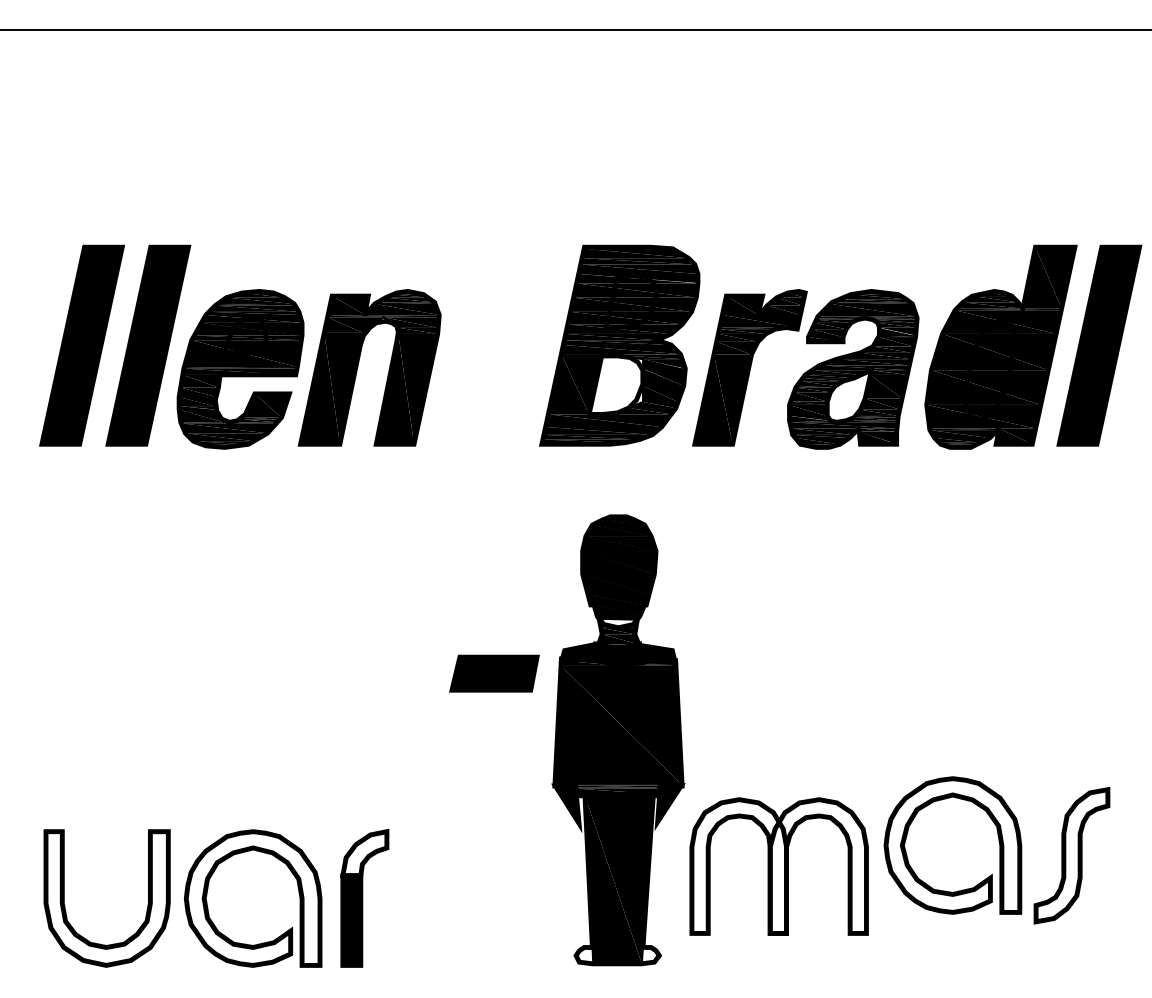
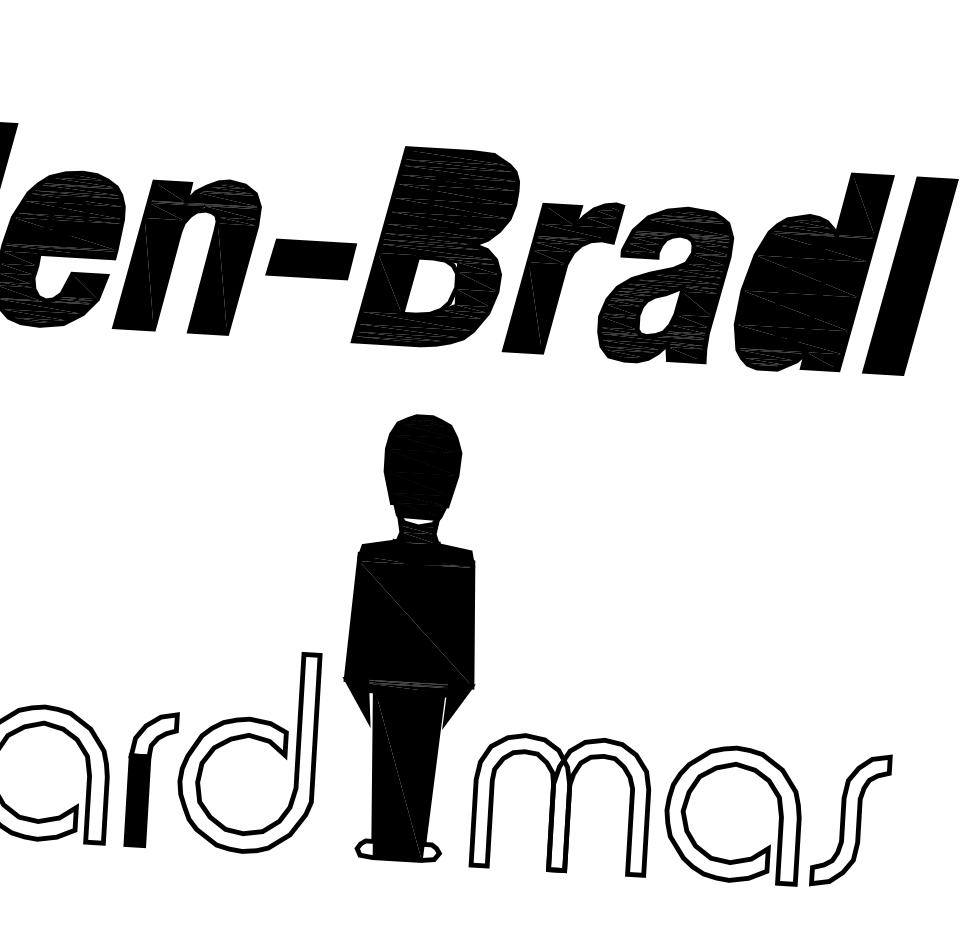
part: (494, 673) -> (311, 259), moved
part: (457, 851) -> (246, 738), added
part: (1071, 855) -> (850, 820), moved
part: (778, 866) -> (560, 803), moved
part: (962, 889) -> (739, 858), moved

